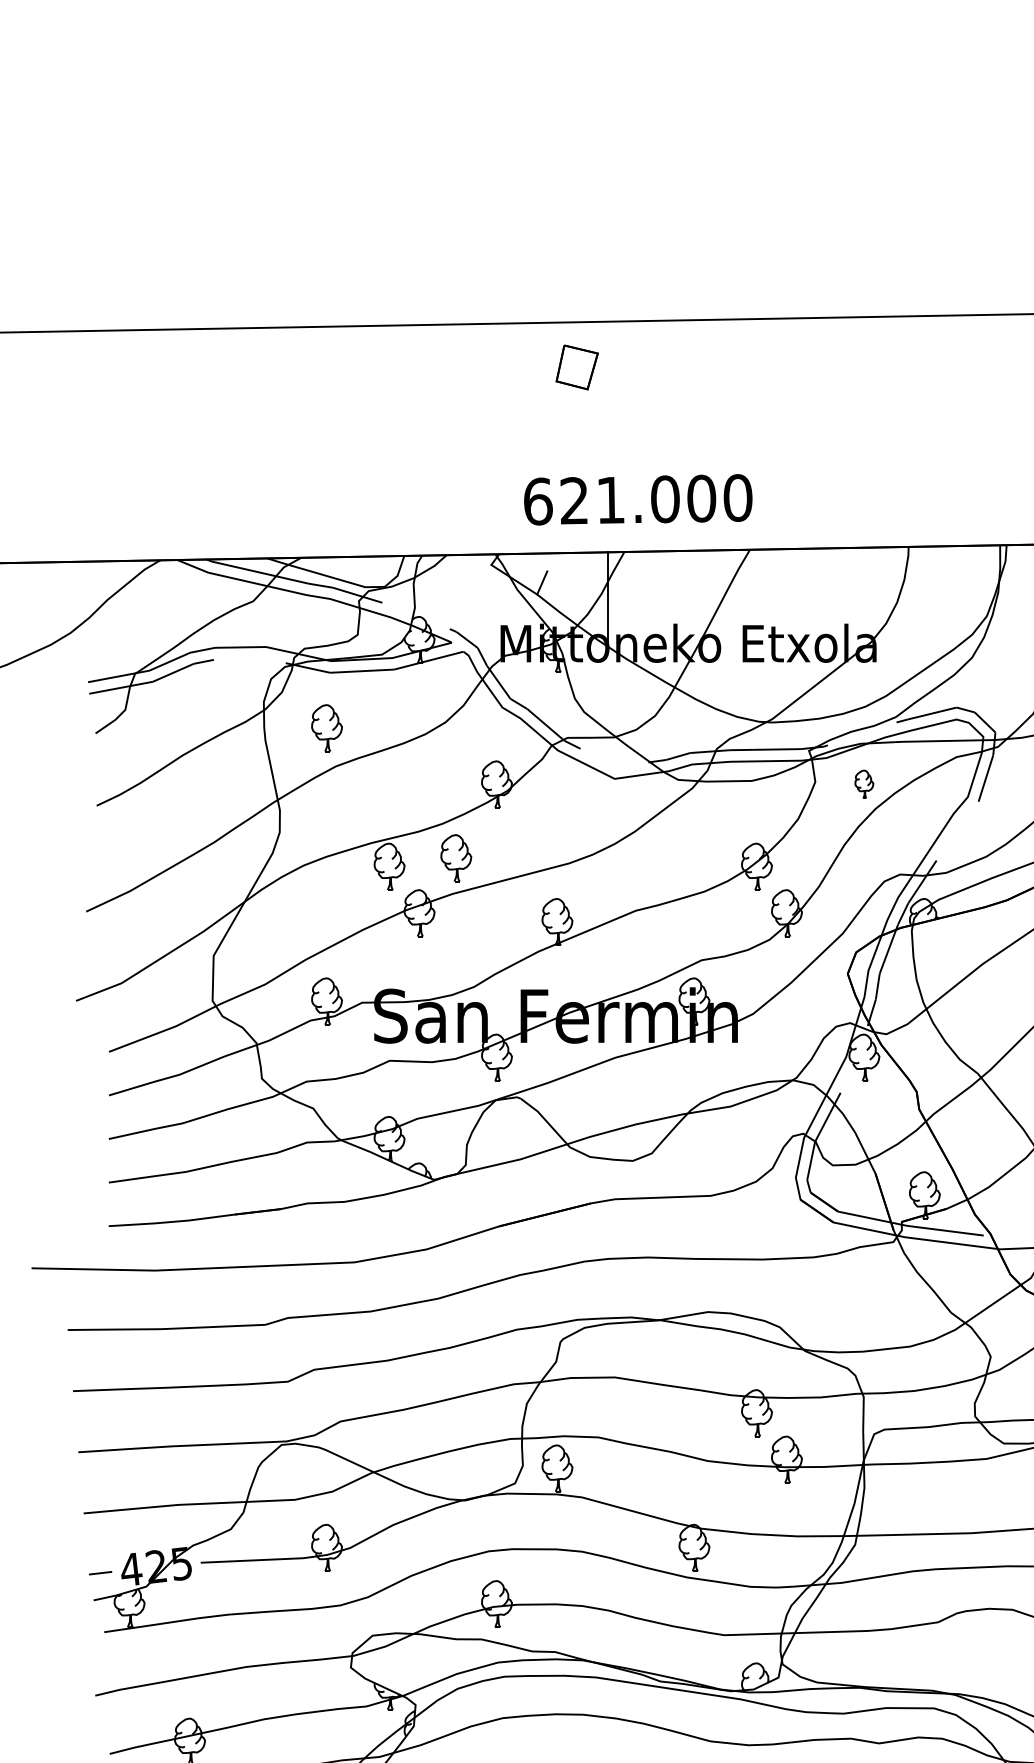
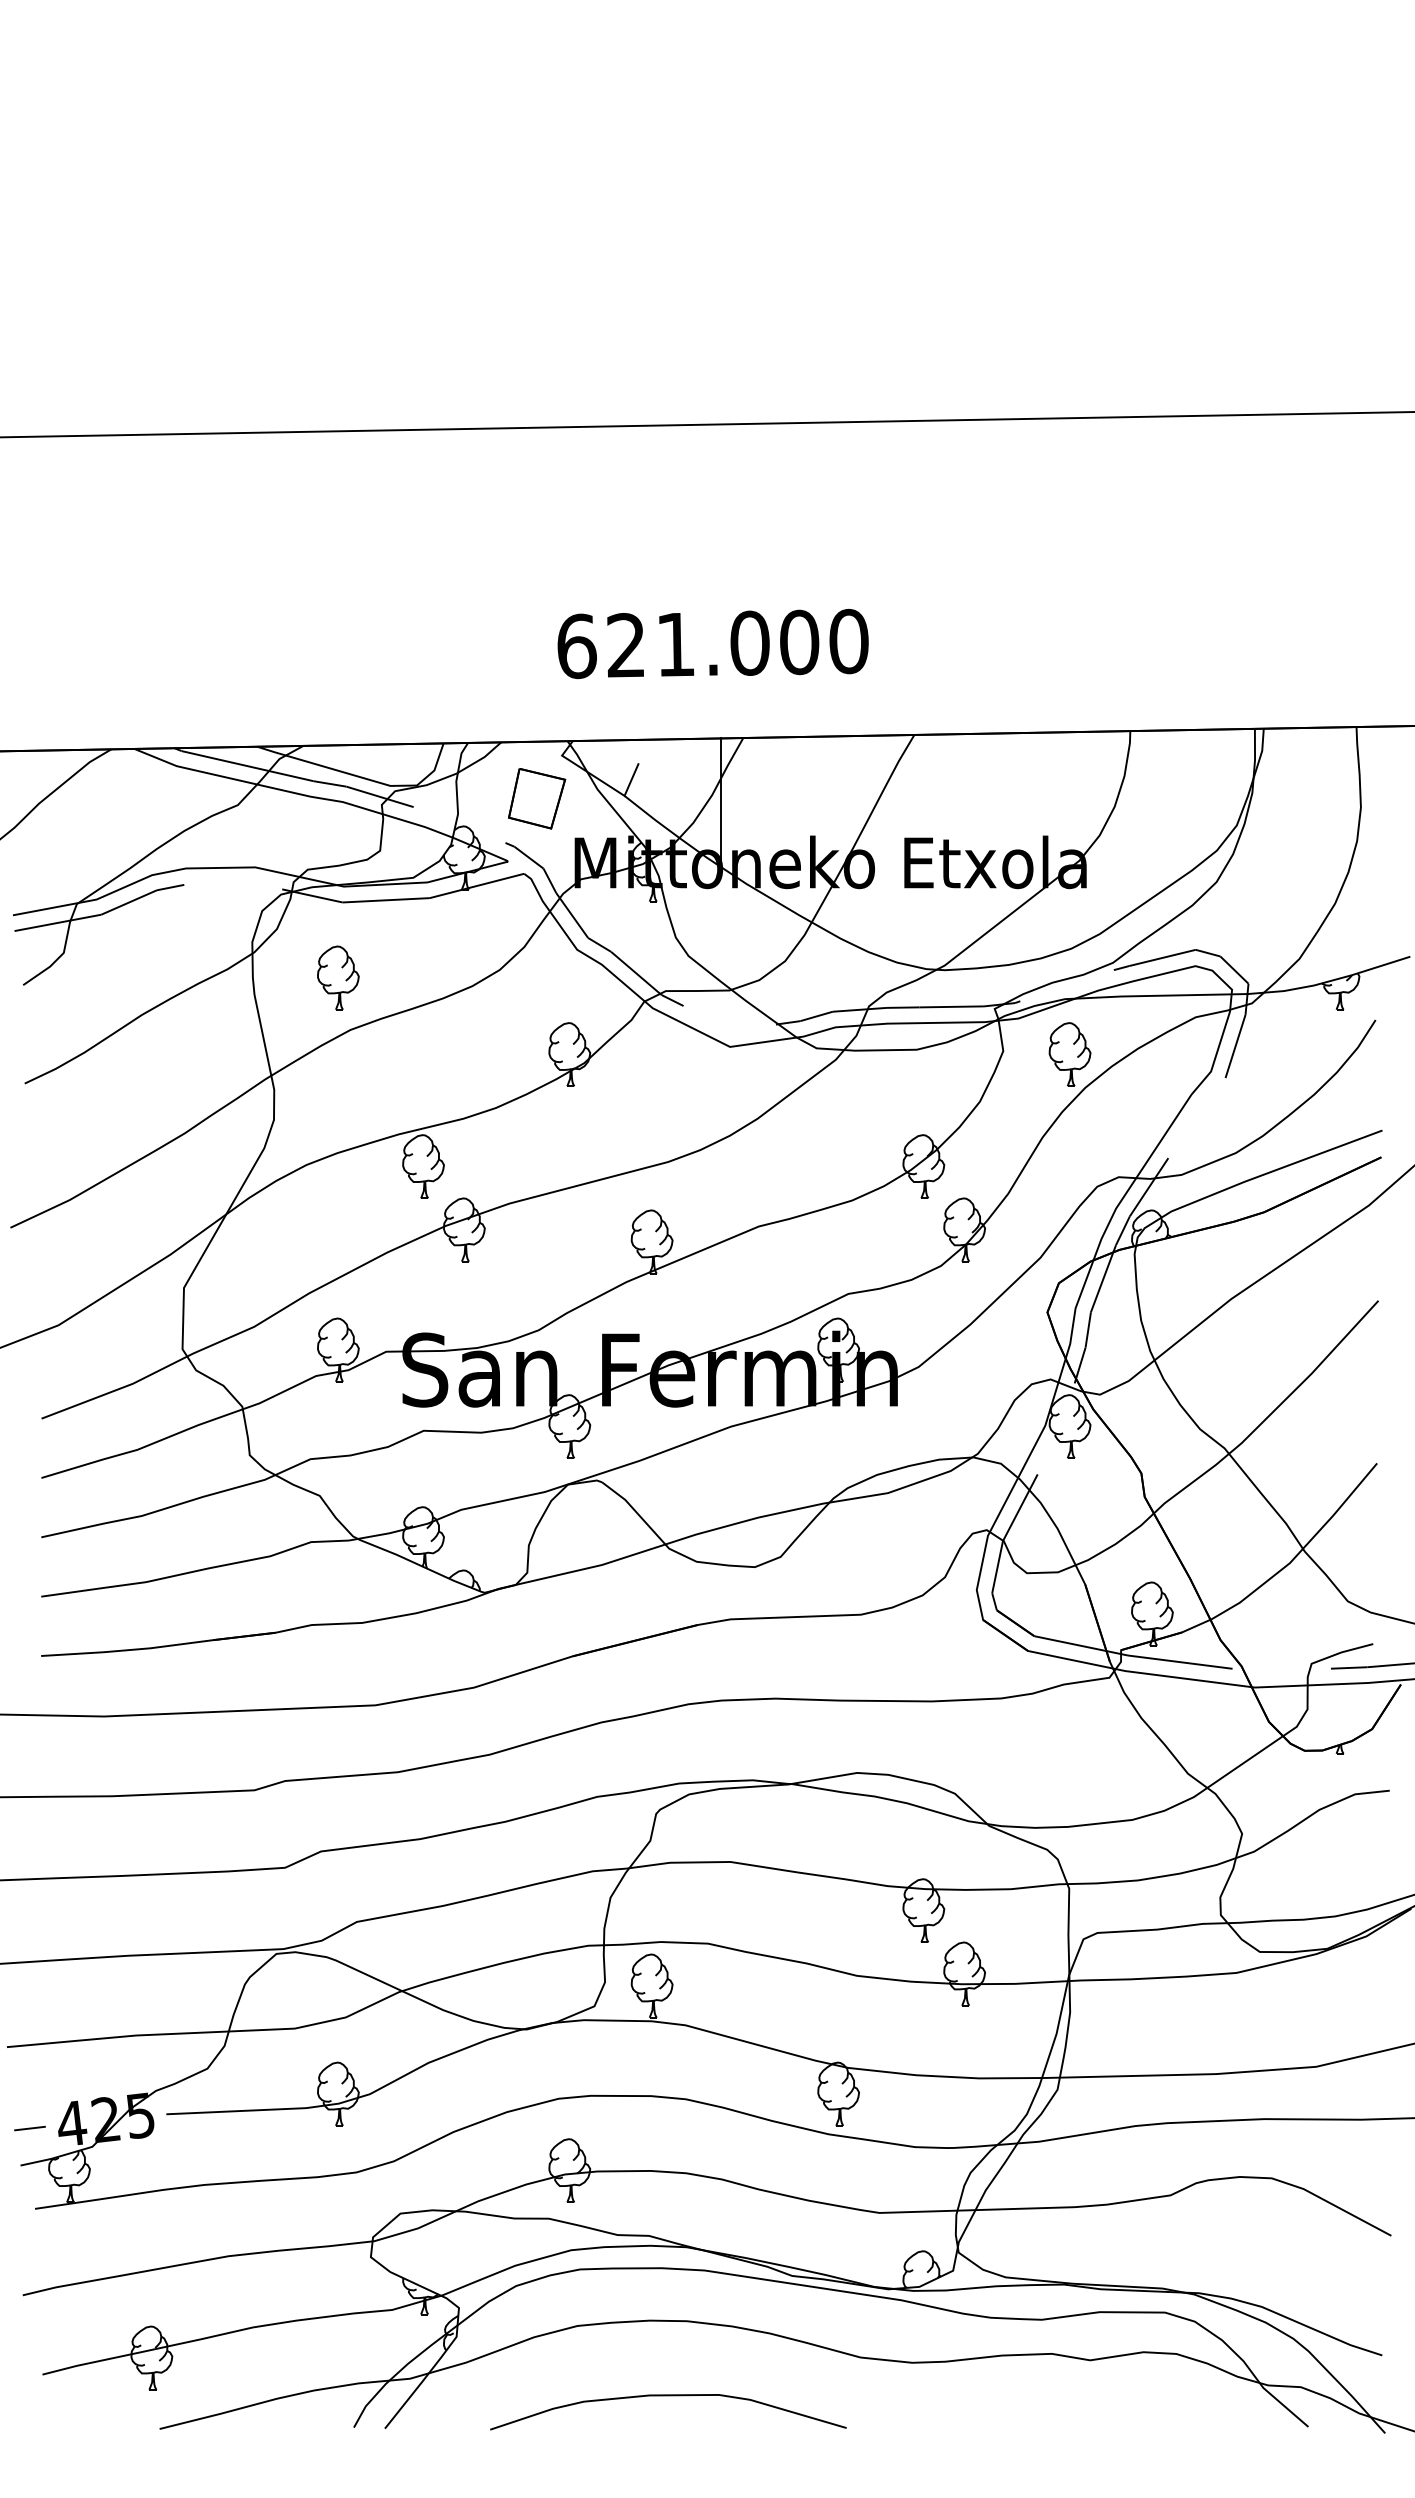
part: (577, 367) -> (537, 798), moved
text: (637, 500) -> (712, 644), moved
part: (863, 784) -> (1069, 1054), size x1.67
part: (456, 857) -> (514, 1154), removed

